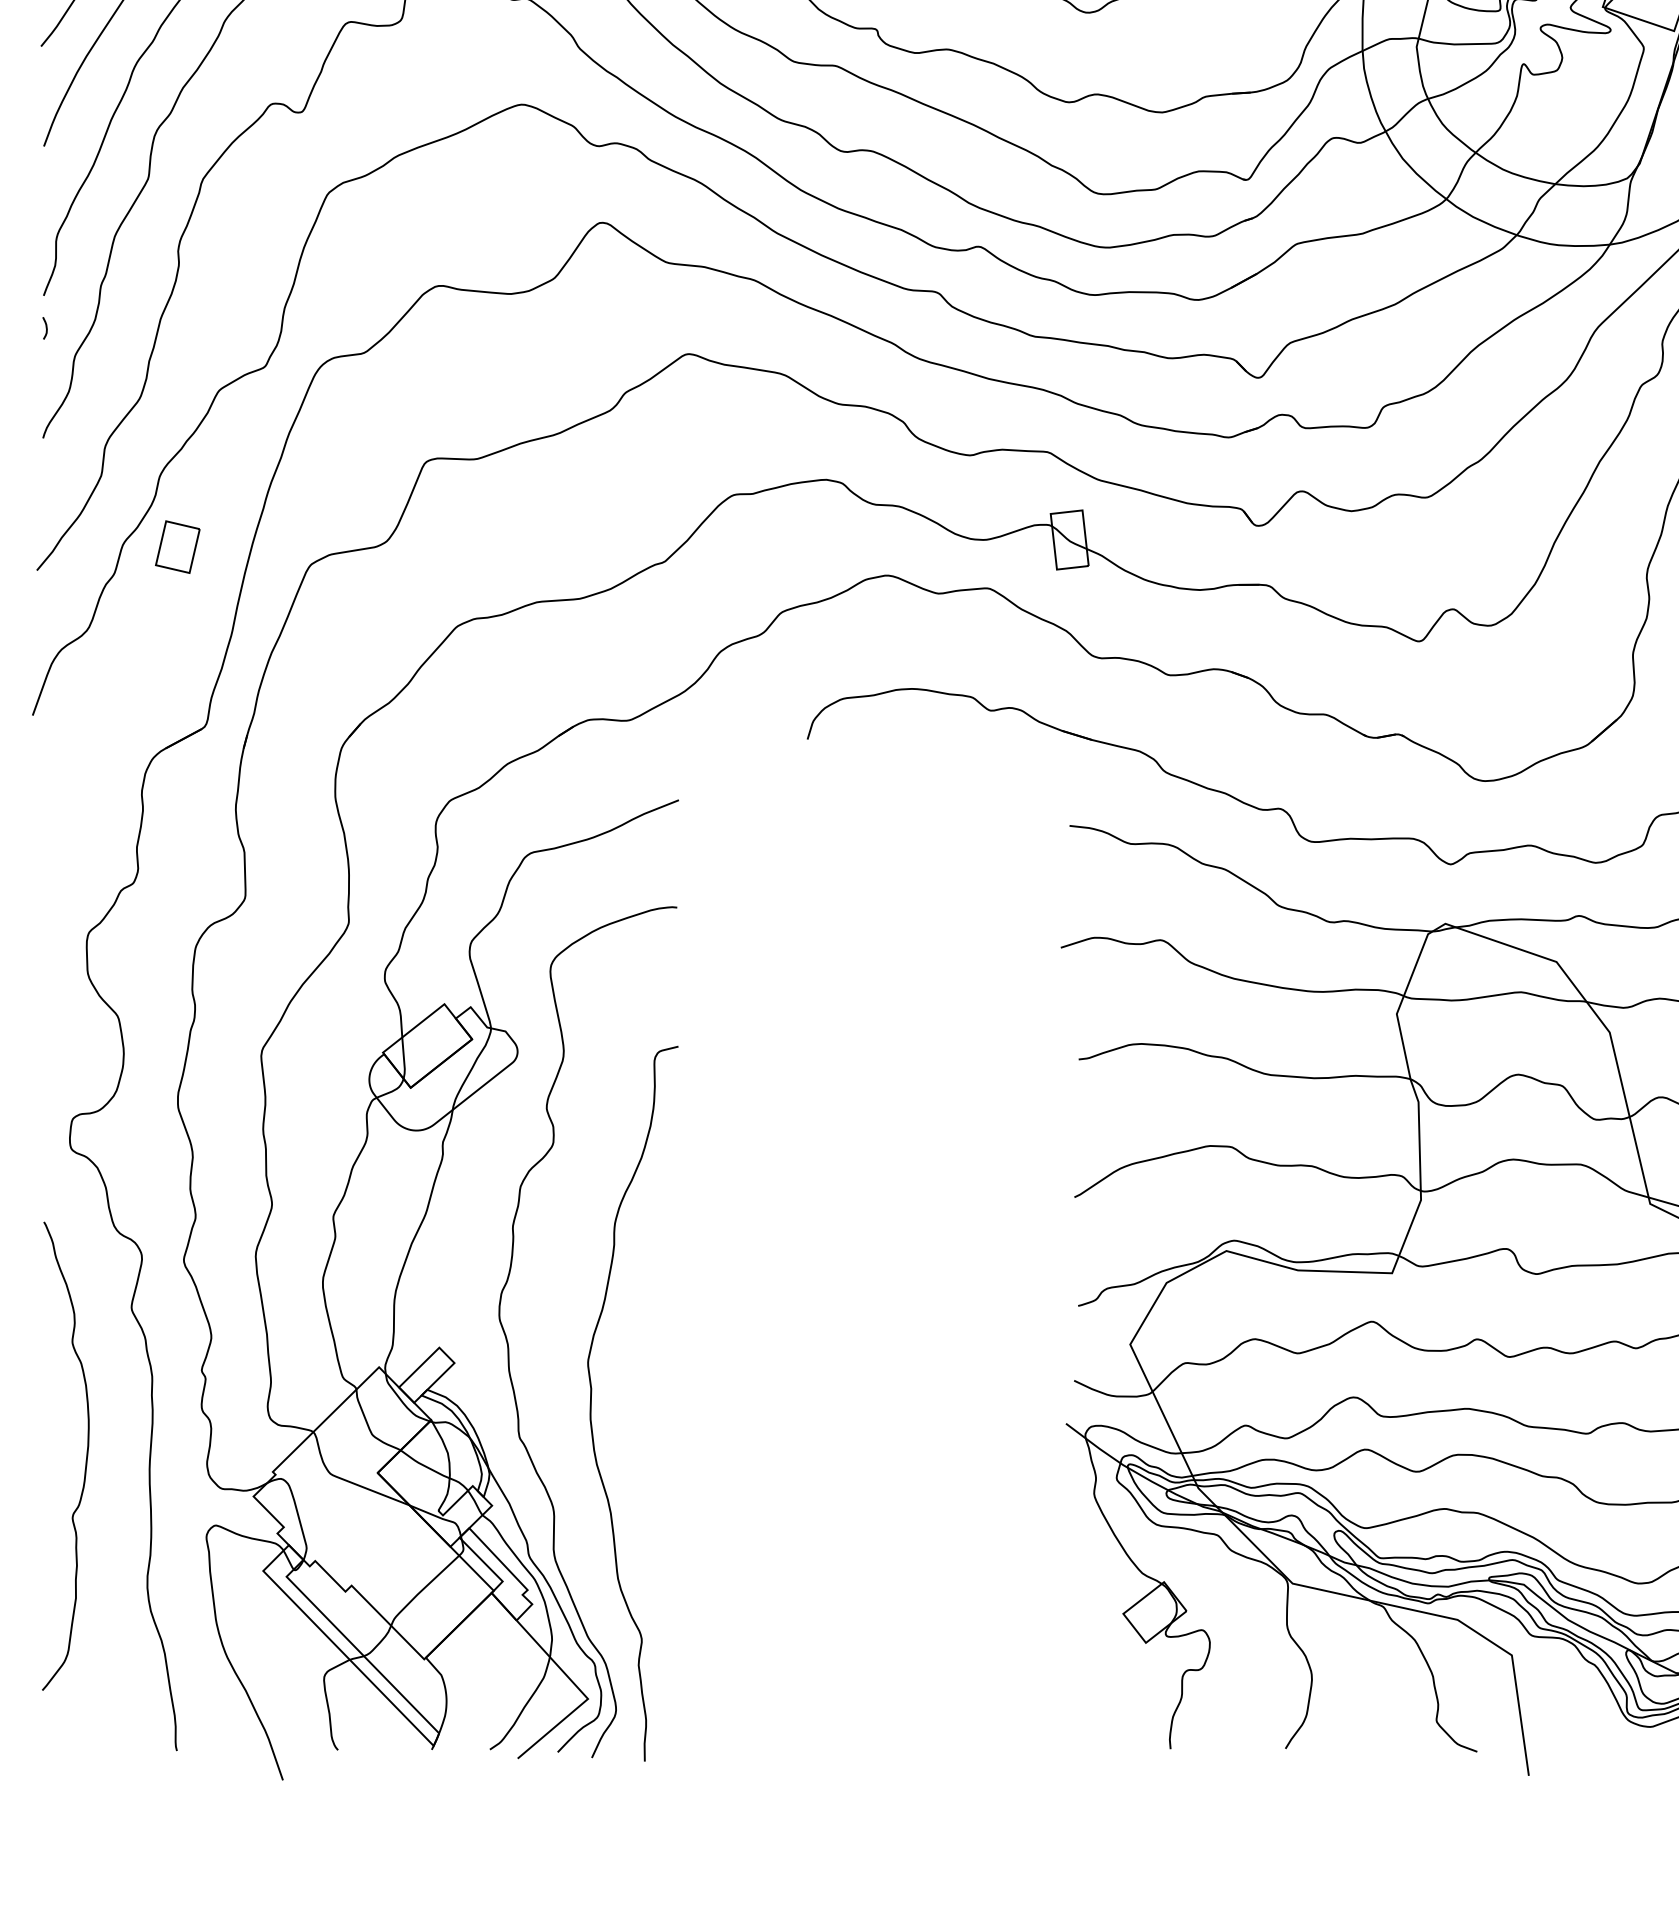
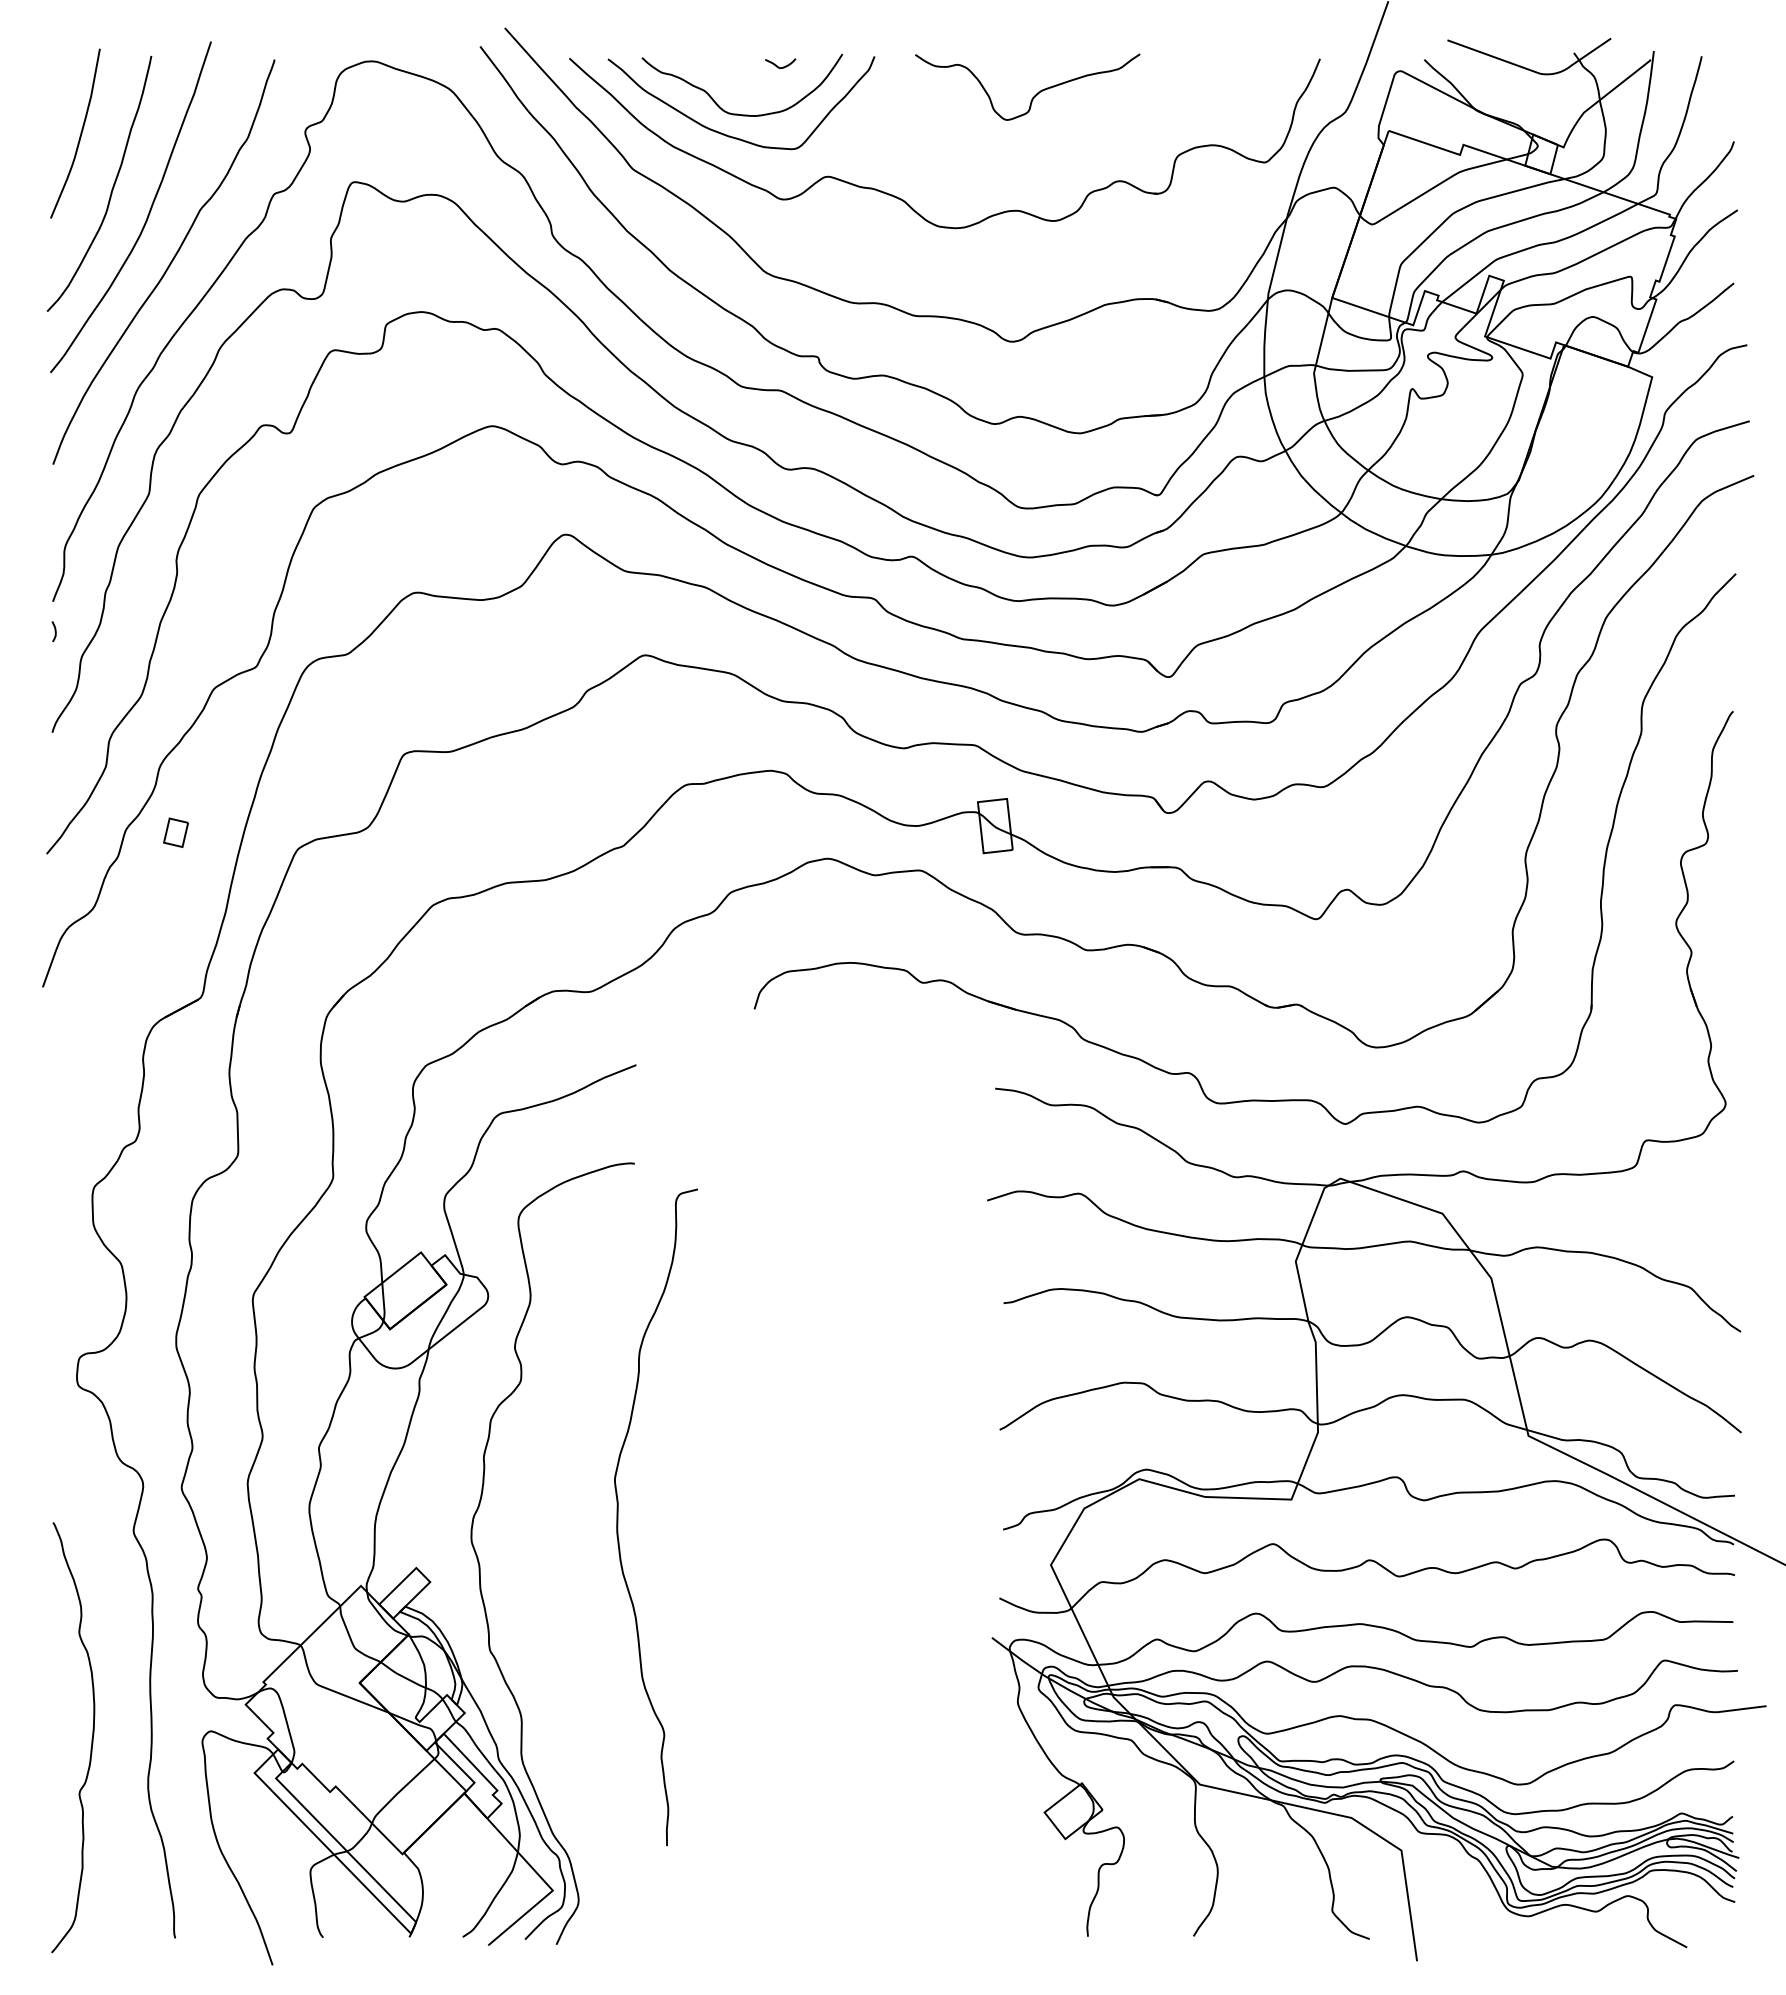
part: (177, 546) -> (175, 832), size x0.6
curve: (591, 1403) -> (618, 1517), moved
curve: (85, 1457) -> (91, 1738), moved

